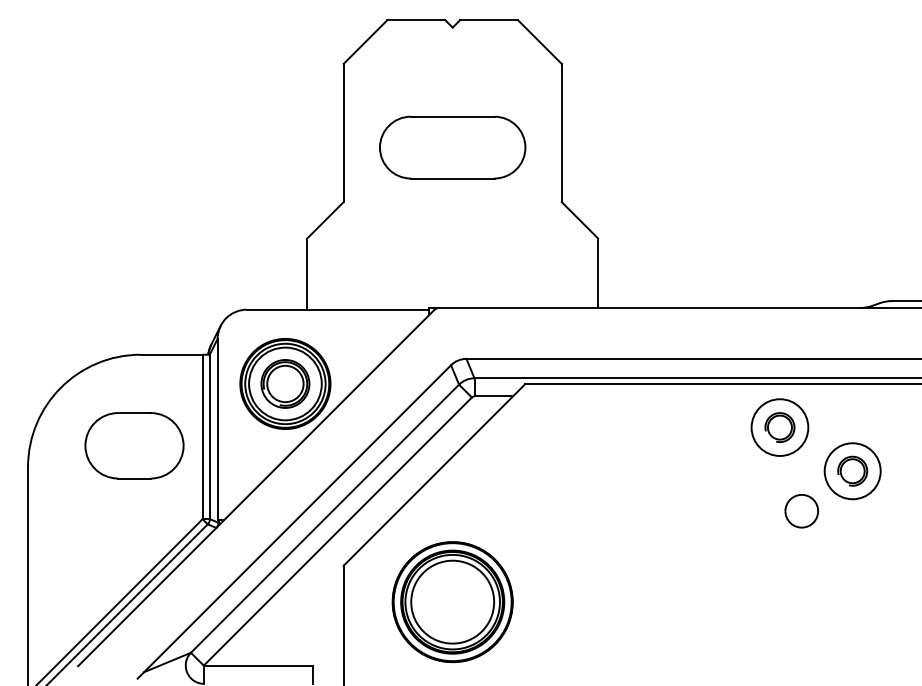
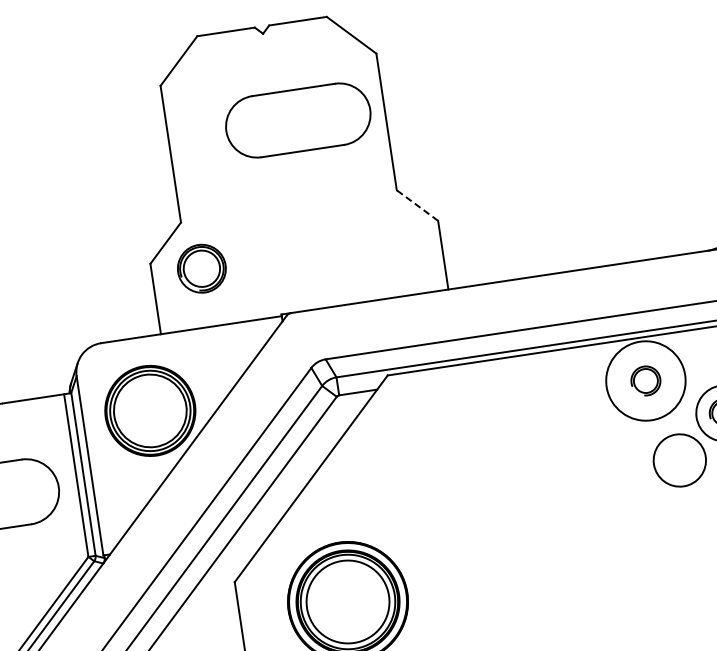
part: (452, 147) -> (298, 120), moved
line: (579, 220) -> (417, 205), solid -> dashed
part: (285, 383) -> (201, 268), moved
circle: (779, 427) -> (645, 380), size x1.4
circle: (801, 510) -> (679, 459), size x1.6

